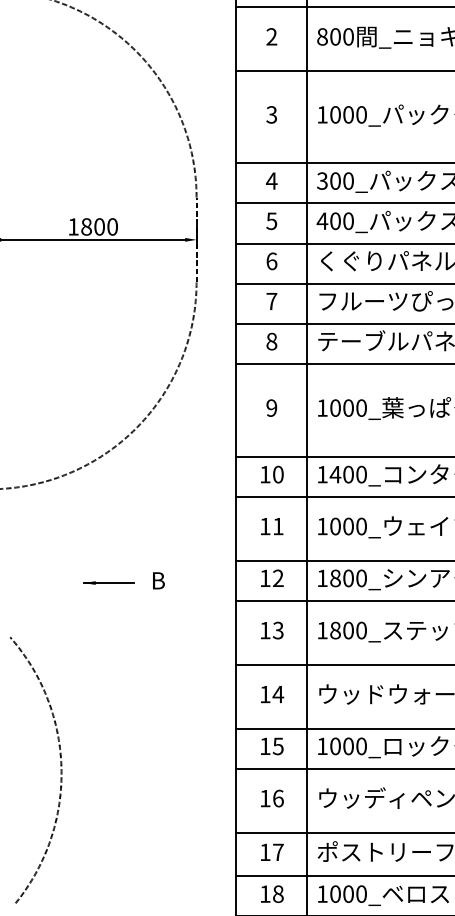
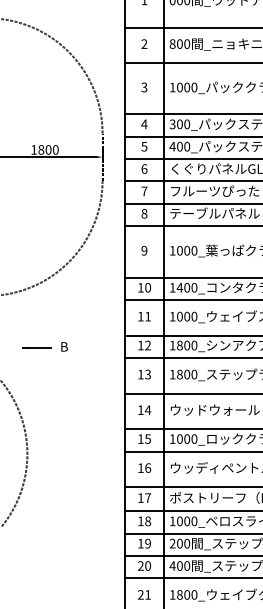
part: (122, 580) -> (44, 346), moved

